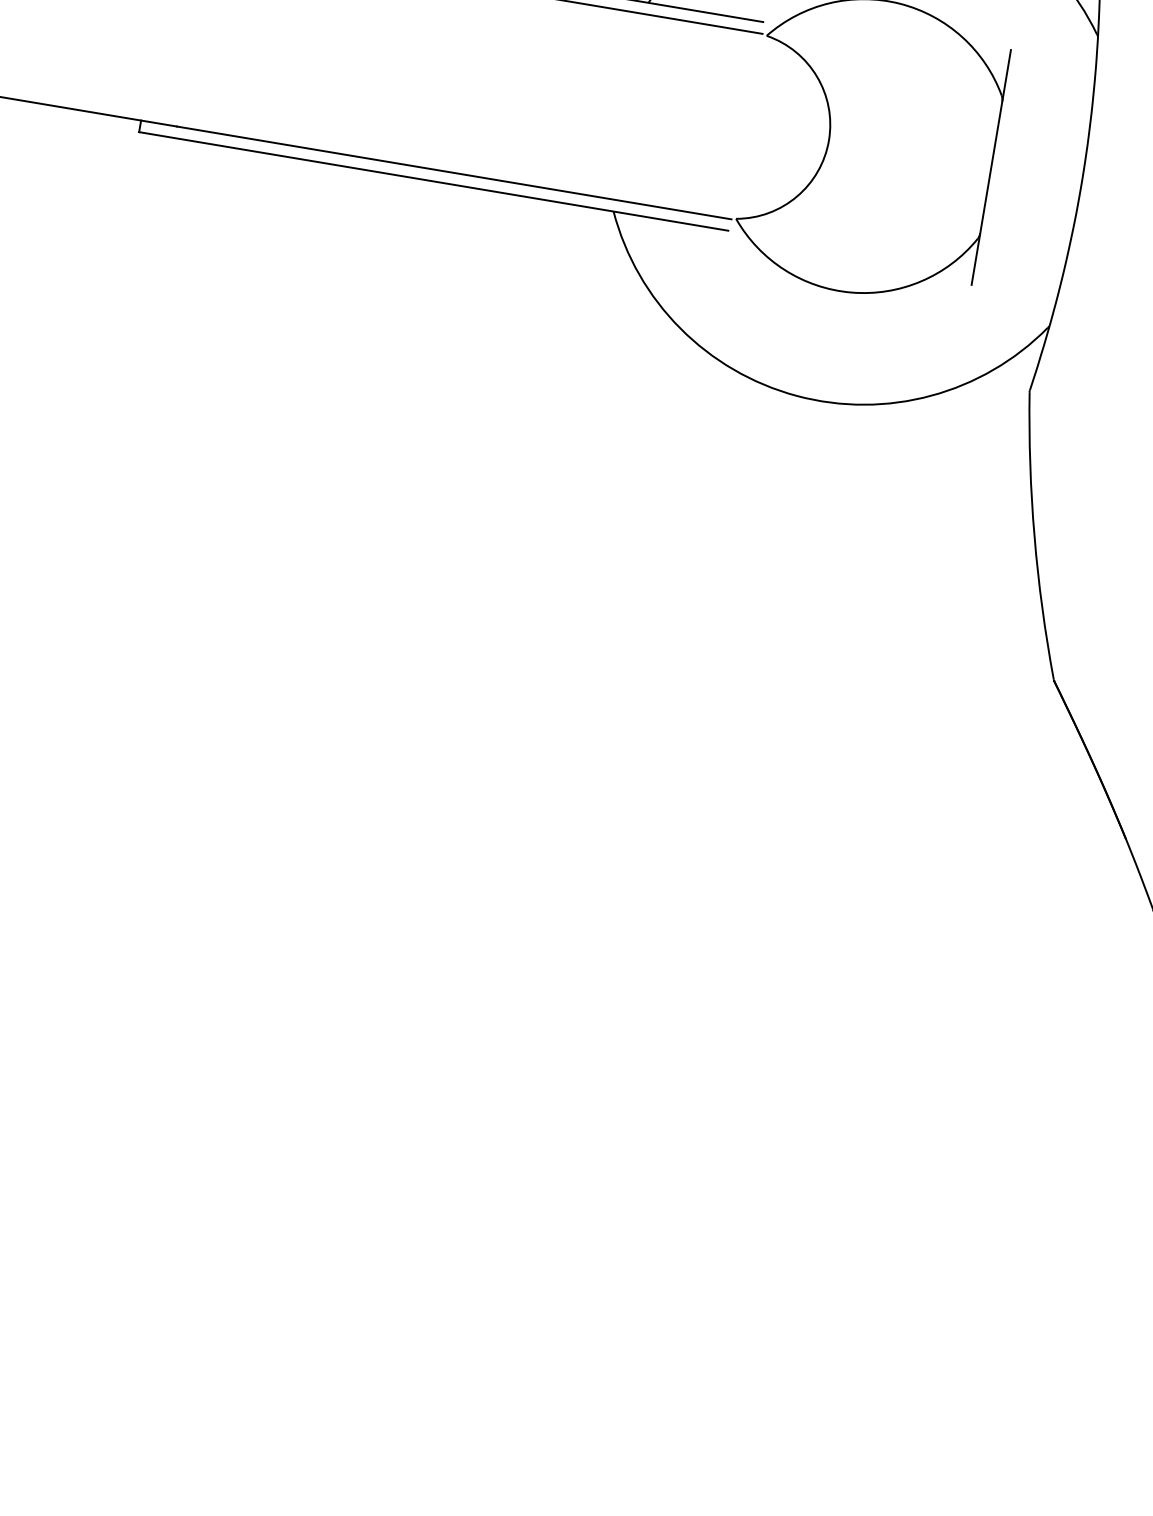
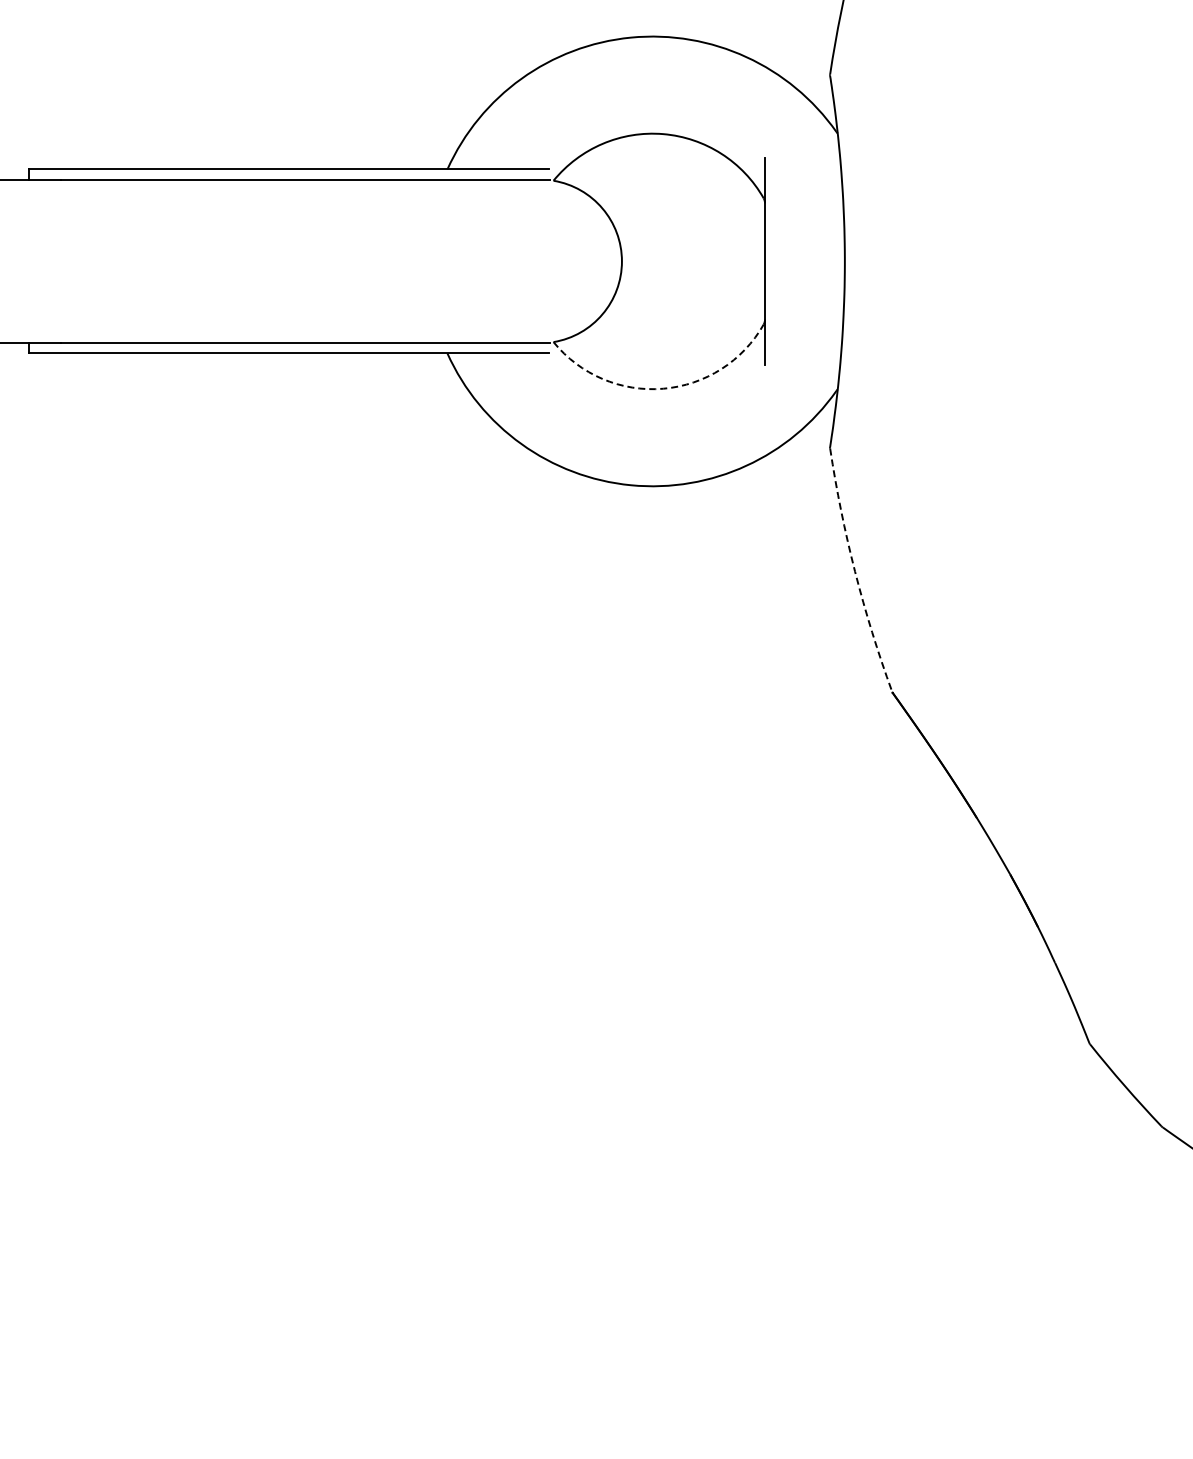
arc: (851, 292) -> (663, 388), solid -> dashed
arc: (1035, 536) -> (855, 571), solid -> dashed

